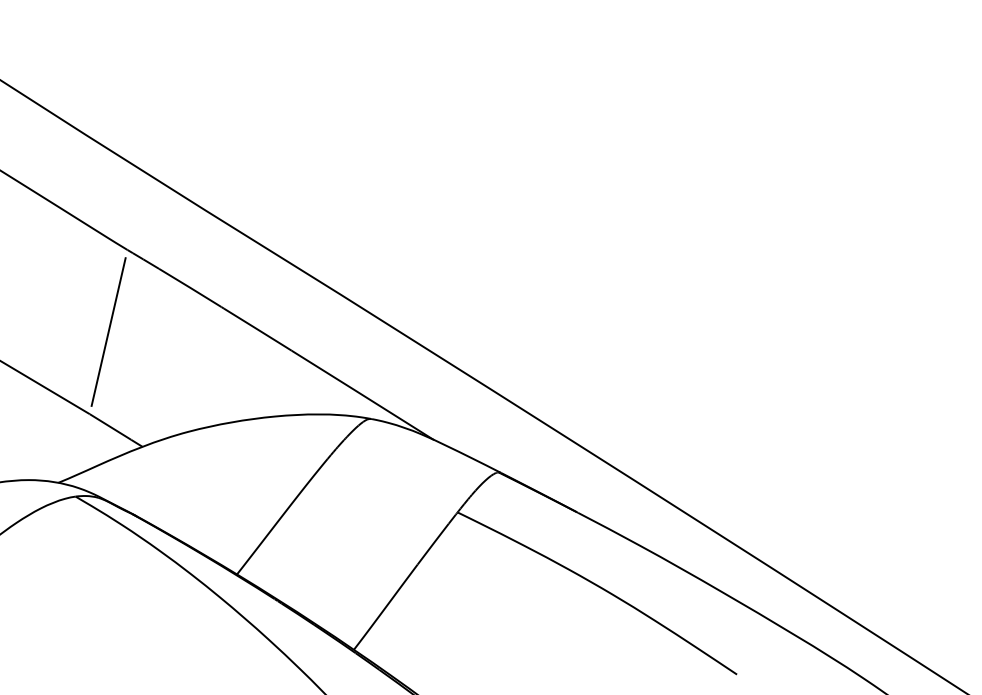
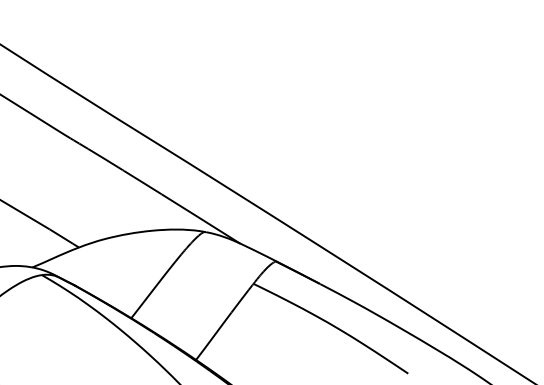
line: (107, 331) -> (59, 183), removed

